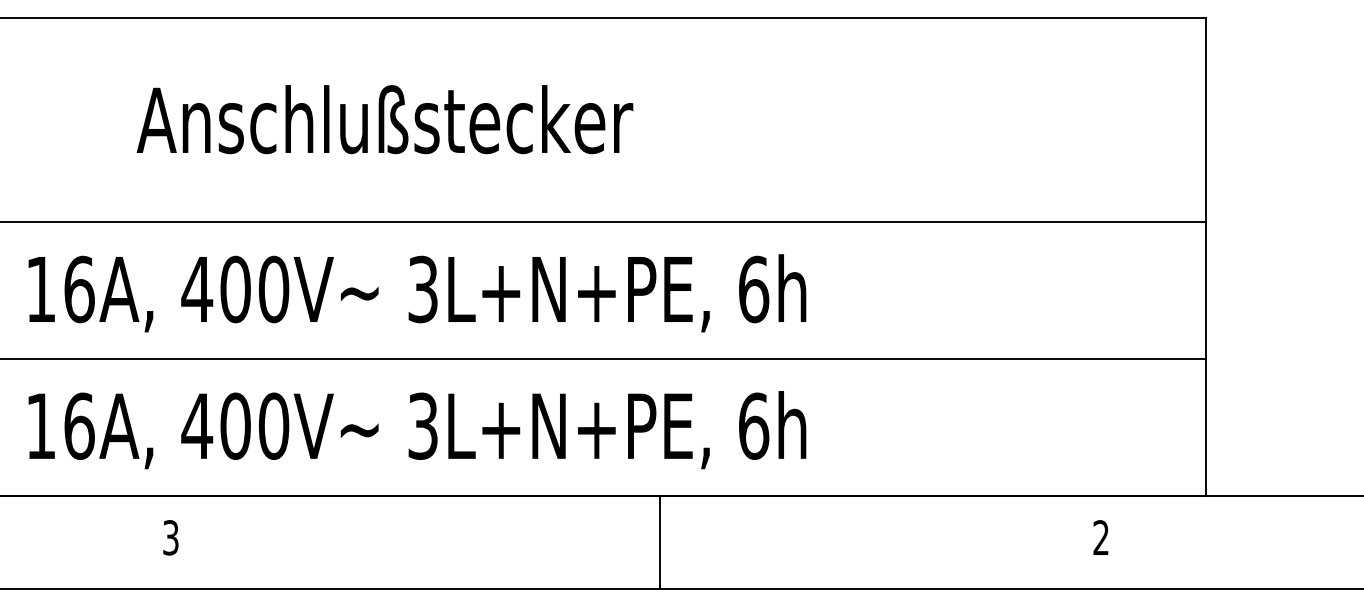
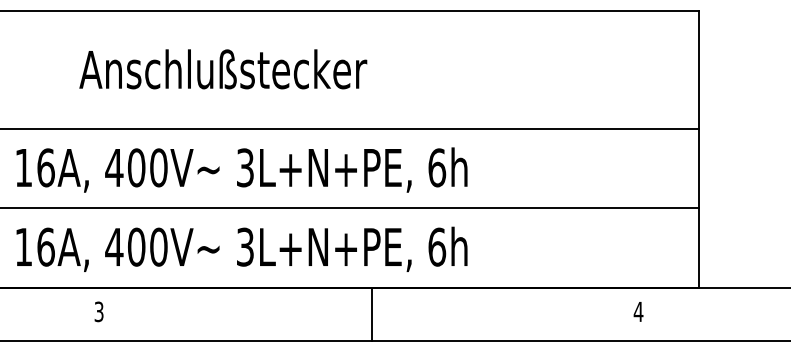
text: (1101, 537) -> (638, 311), 2 -> 4
line: (661, 542) -> (372, 314), moved

